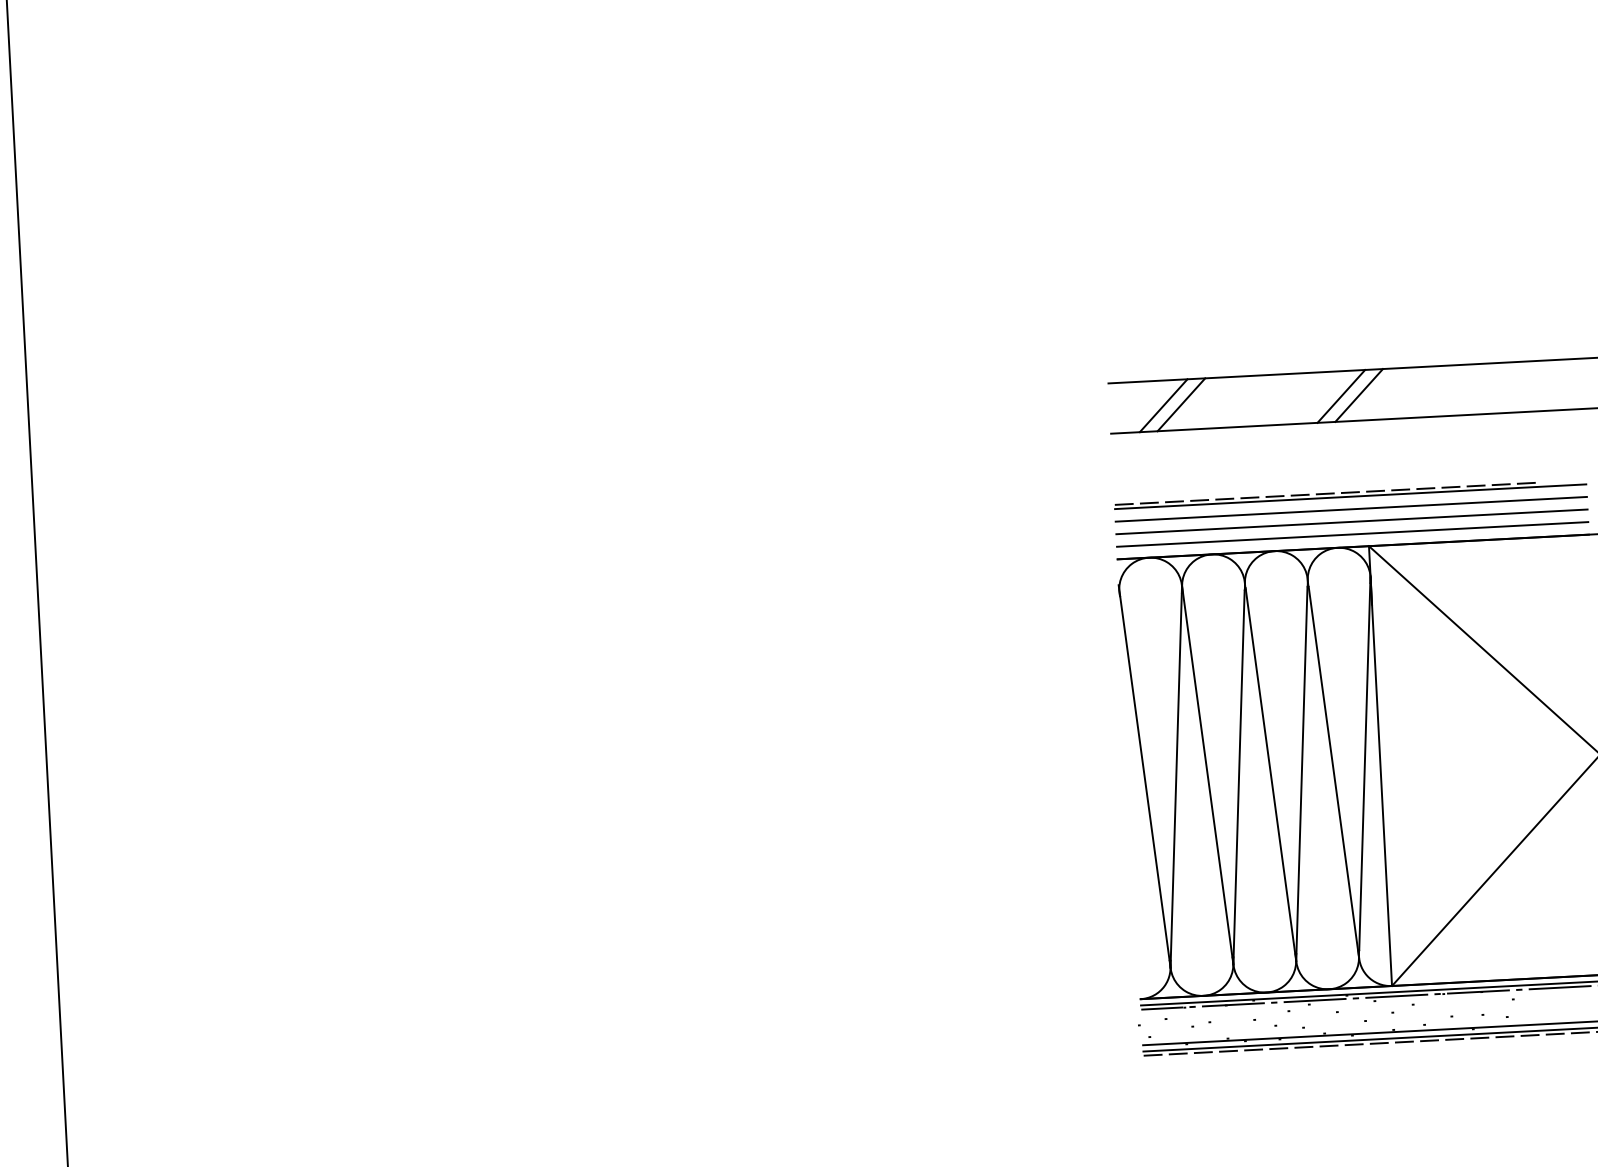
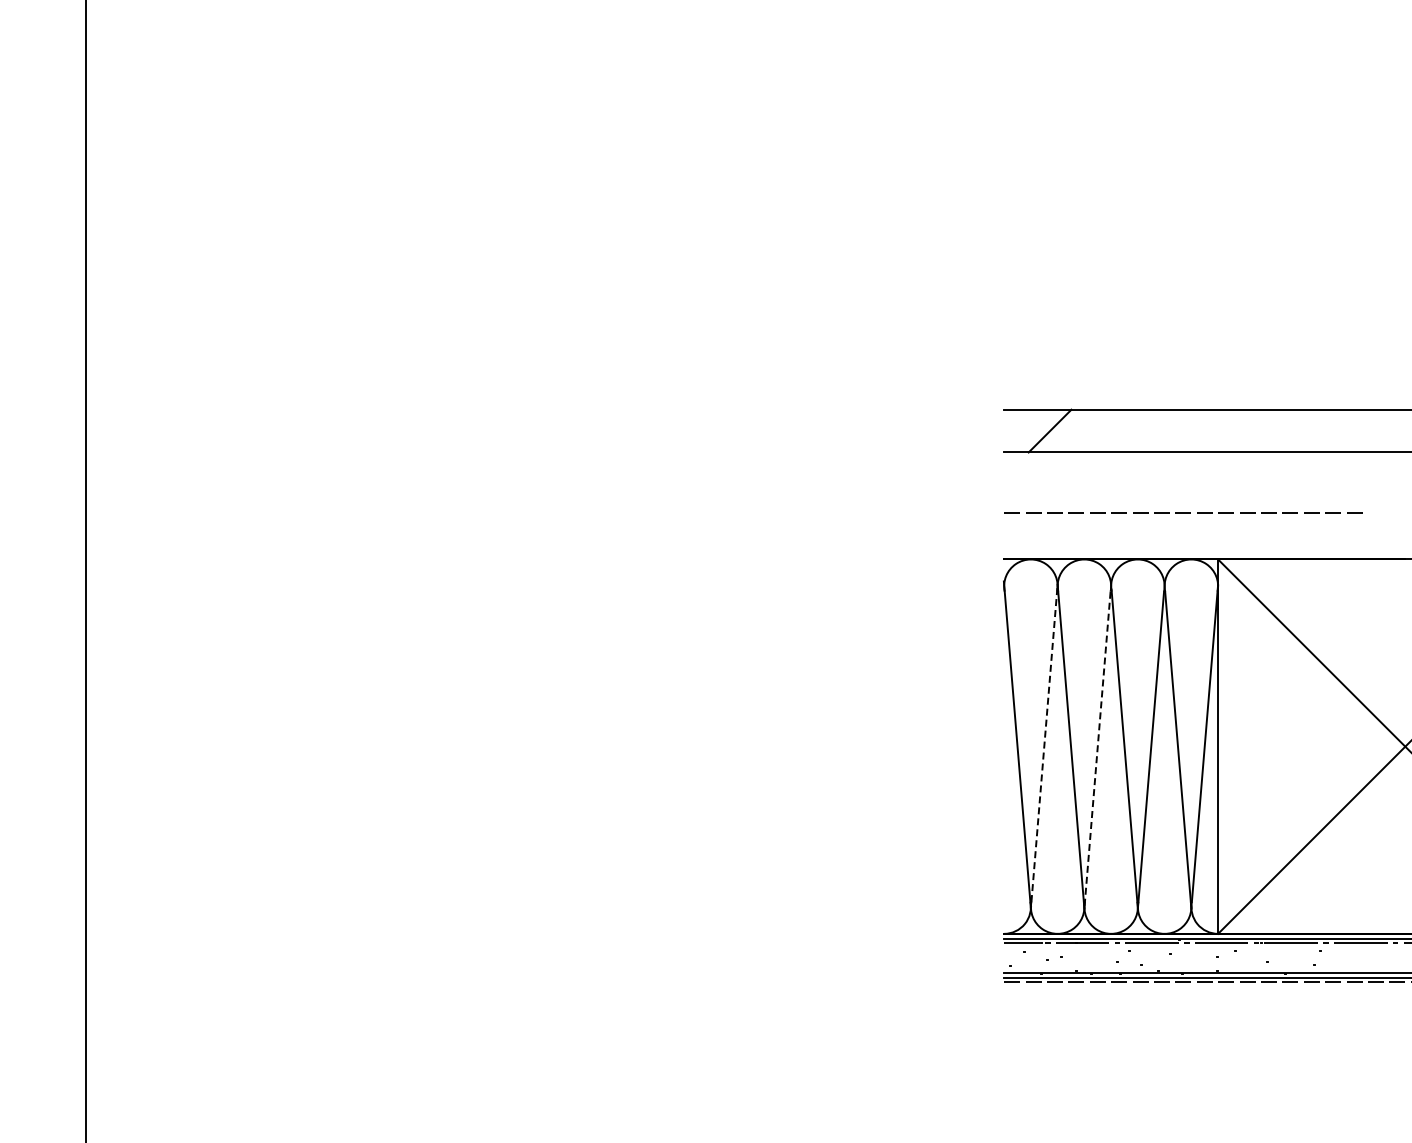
line: (1359, 394) -> (1216, 430), removed
line: (1340, 395) -> (1200, 430), removed
line: (1180, 404) -> (1064, 430), removed
line: (1350, 496) -> (1204, 516), removed
line: (1351, 509) -> (1204, 527), removed
line: (1351, 522) -> (1204, 538), removed
line: (1352, 534) -> (1204, 548), removed
line: (1176, 778) -> (1044, 748), solid -> dashed
line: (1239, 778) -> (1097, 750), solid -> dashed

